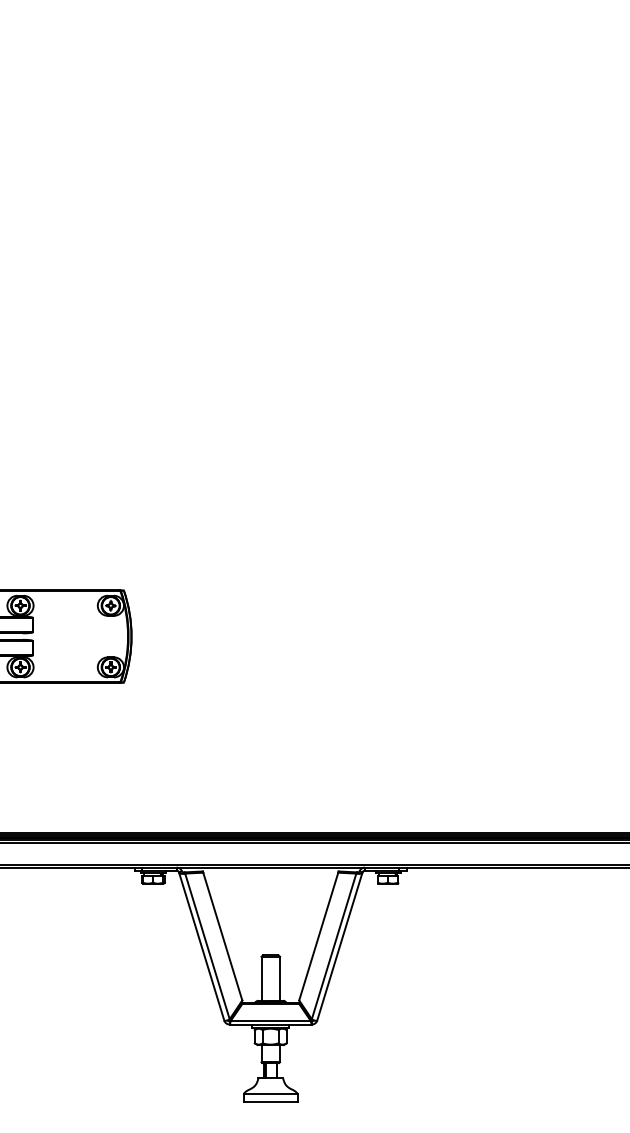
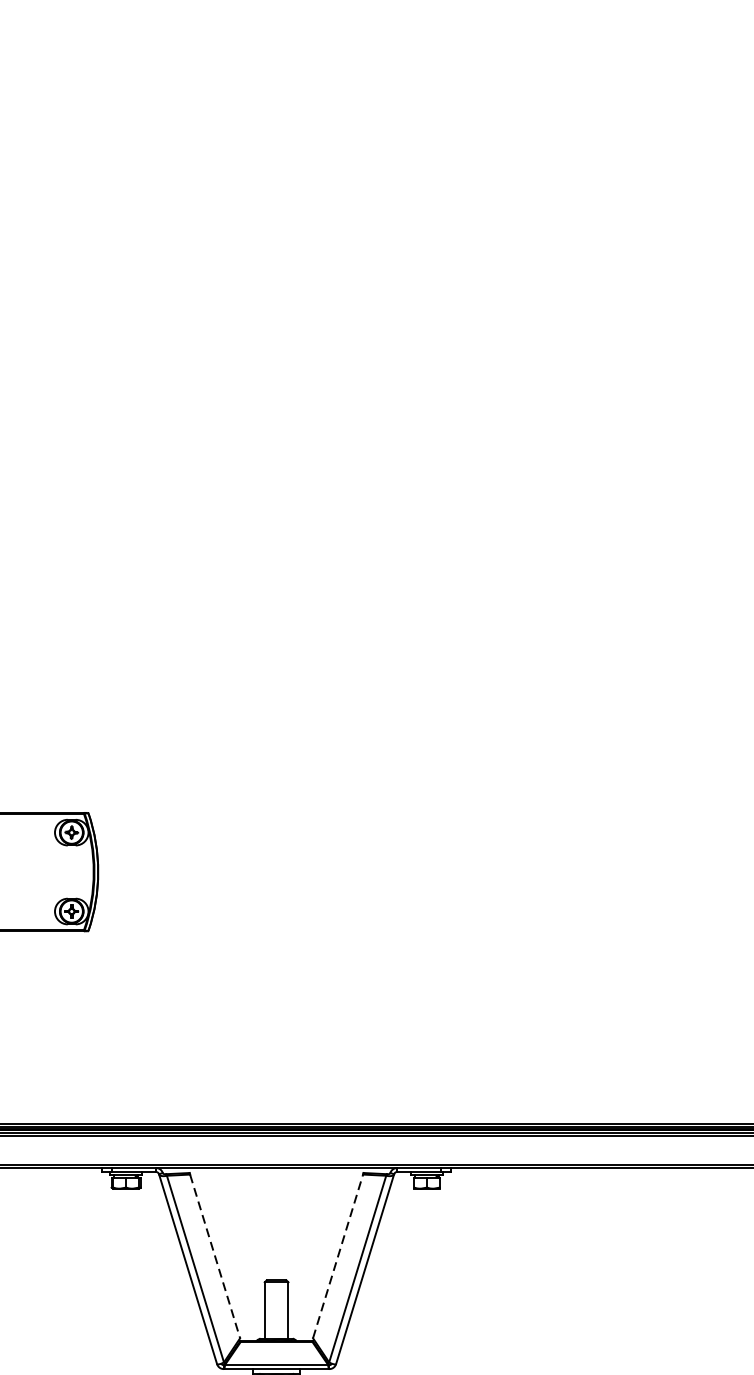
line: (222, 936) -> (214, 1256), solid -> dashed
line: (318, 936) -> (337, 1256), solid -> dashed

